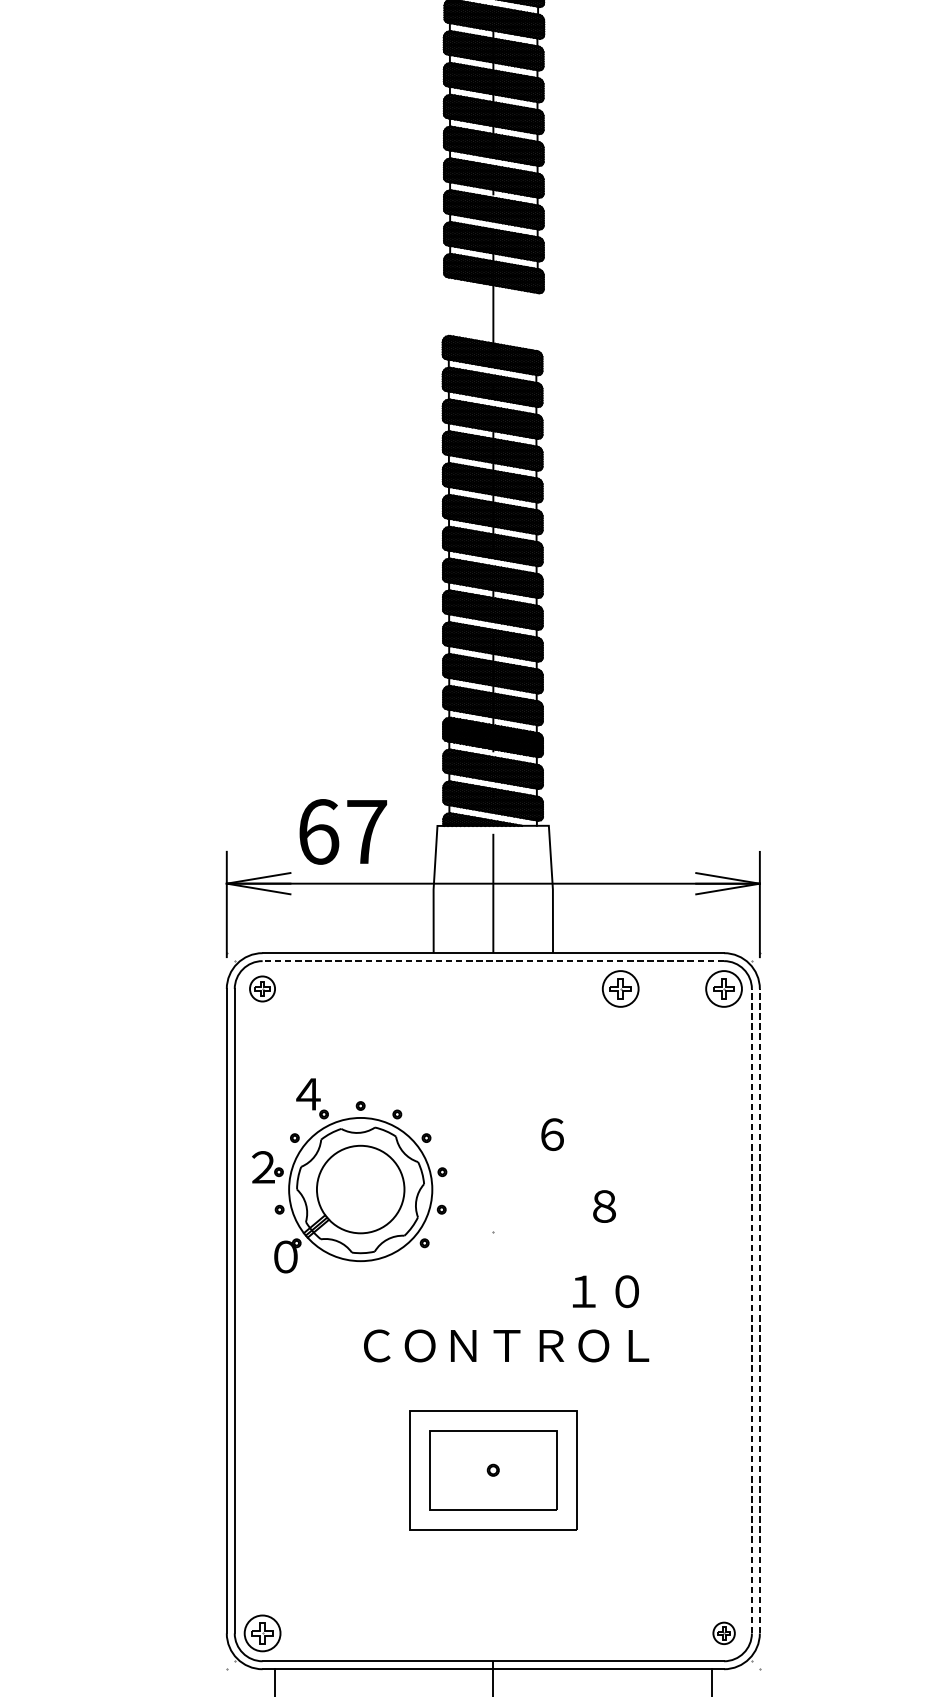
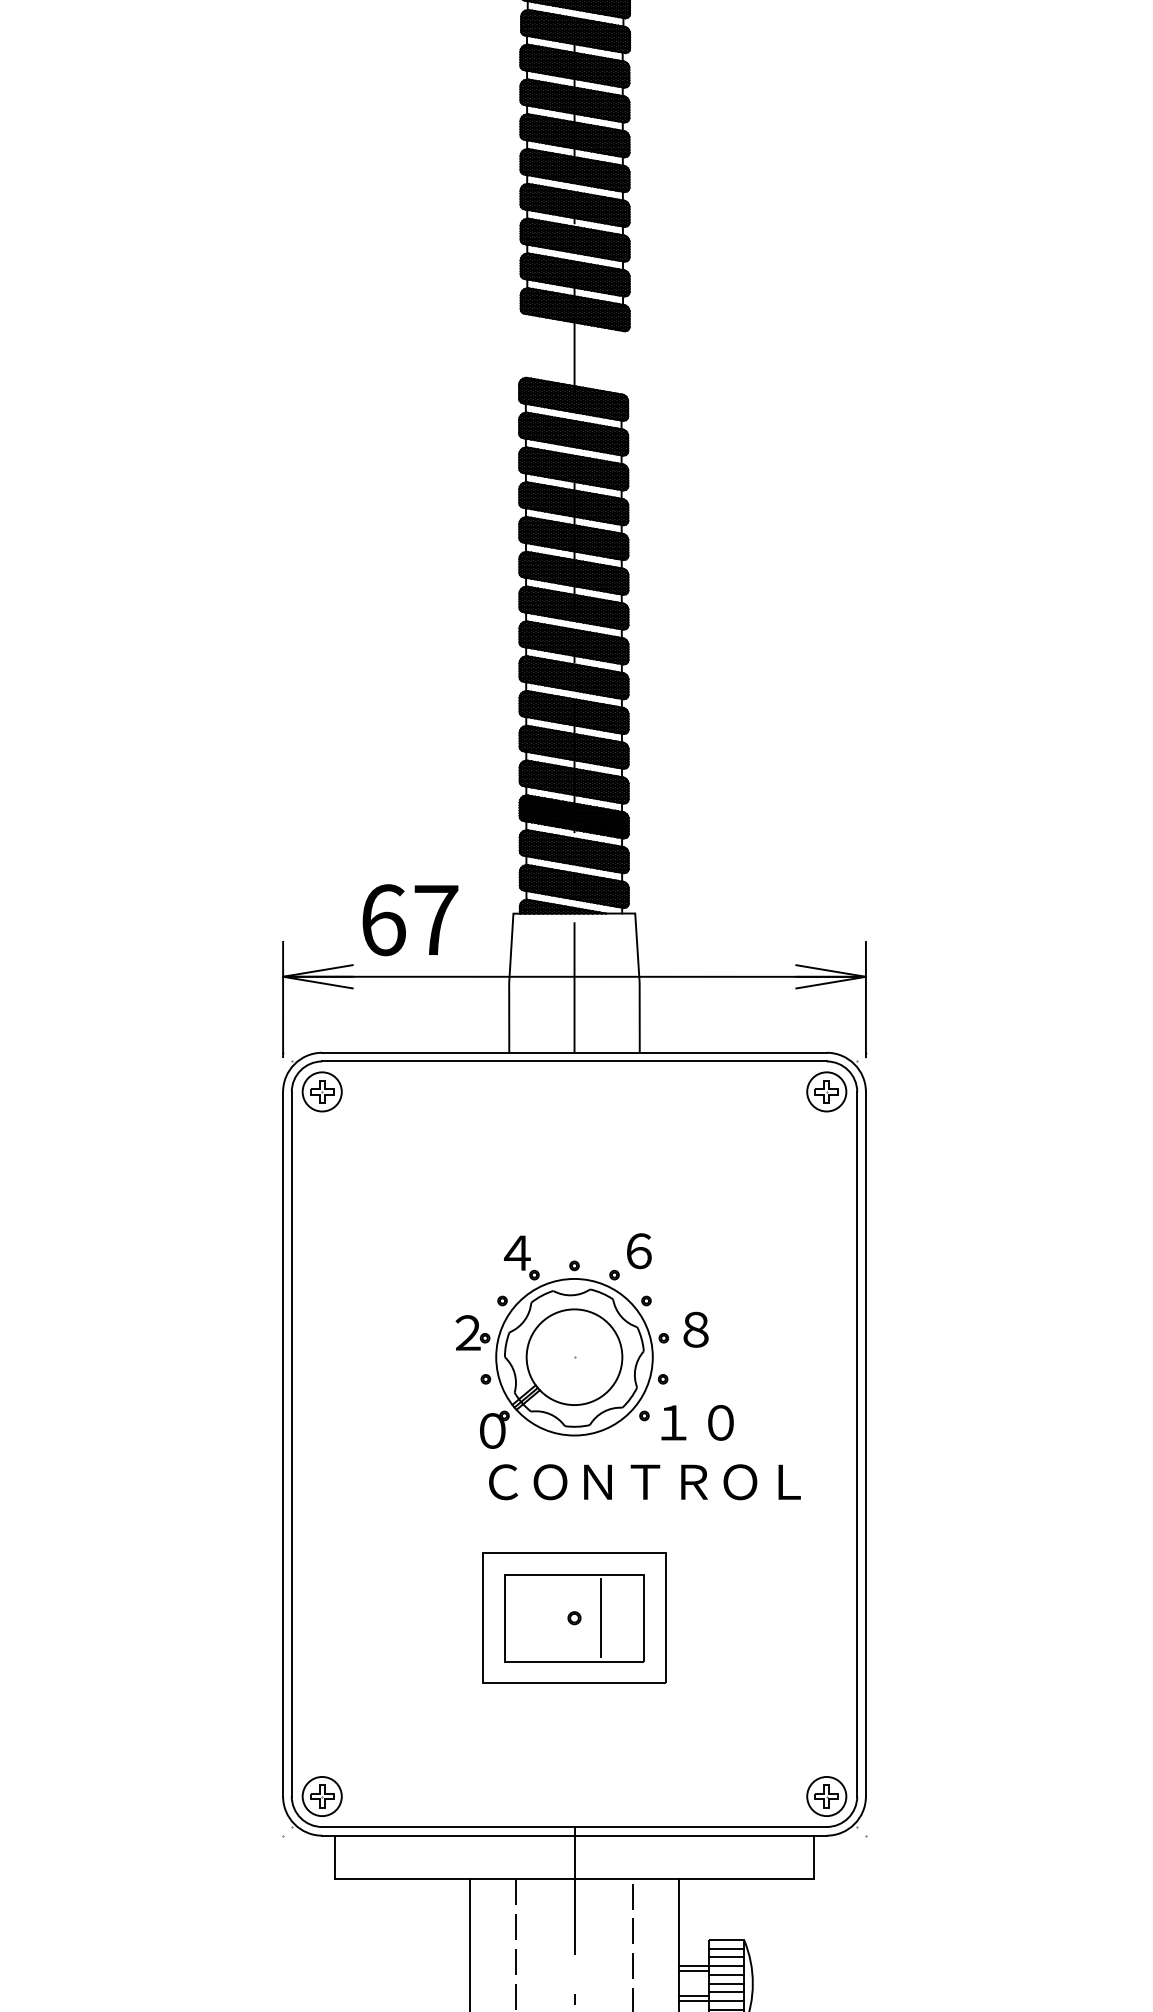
line: (493, 961) -> (574, 1061), dashed -> solid
part: (261, 988) -> (321, 1091), size x1.43
part: (620, 988) -> (713, 1091), removed
part: (349, 1175) -> (562, 1341), moved
line: (752, 1310) -> (857, 1443), dashed -> solid
line: (759, 1310) -> (865, 1443), dashed -> solid
text: (506, 1346) -> (644, 1482), moved
line: (517, 1470) -> (600, 1618), added
part: (723, 1633) -> (826, 1796), size x1.67

